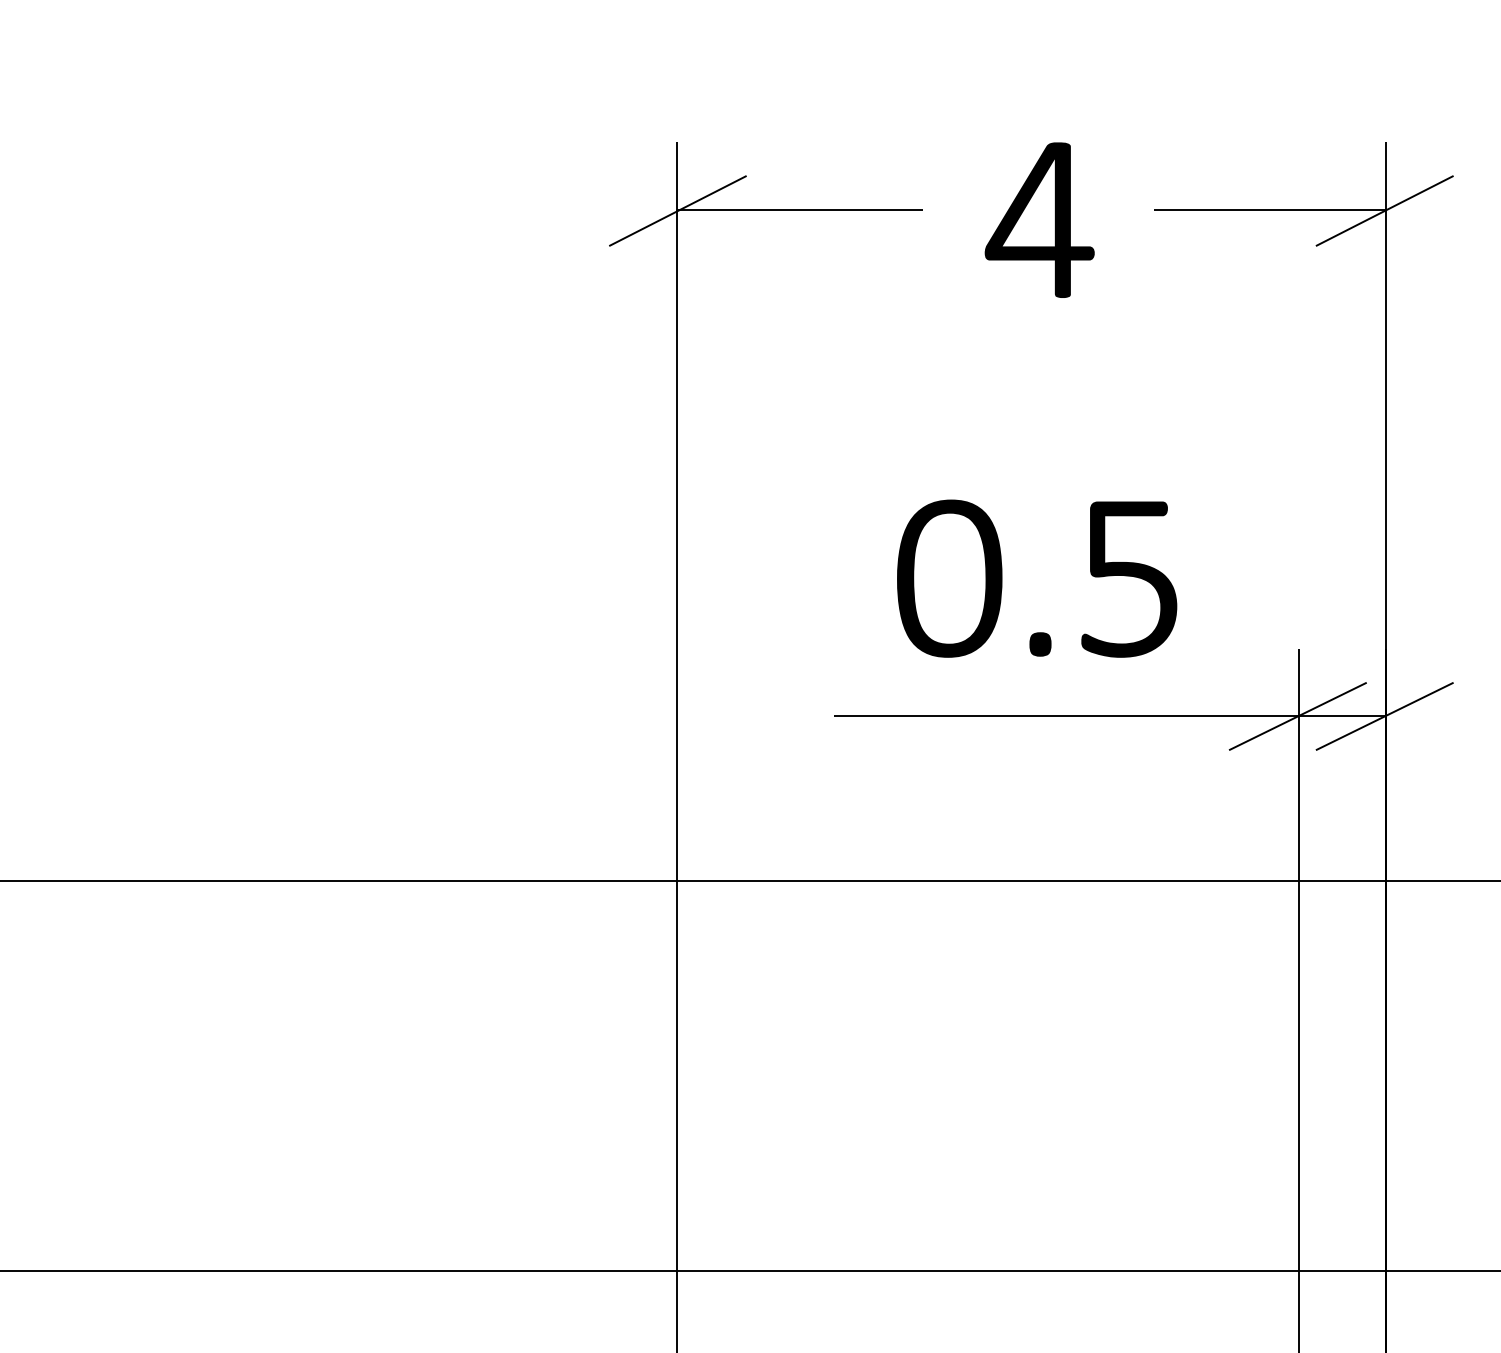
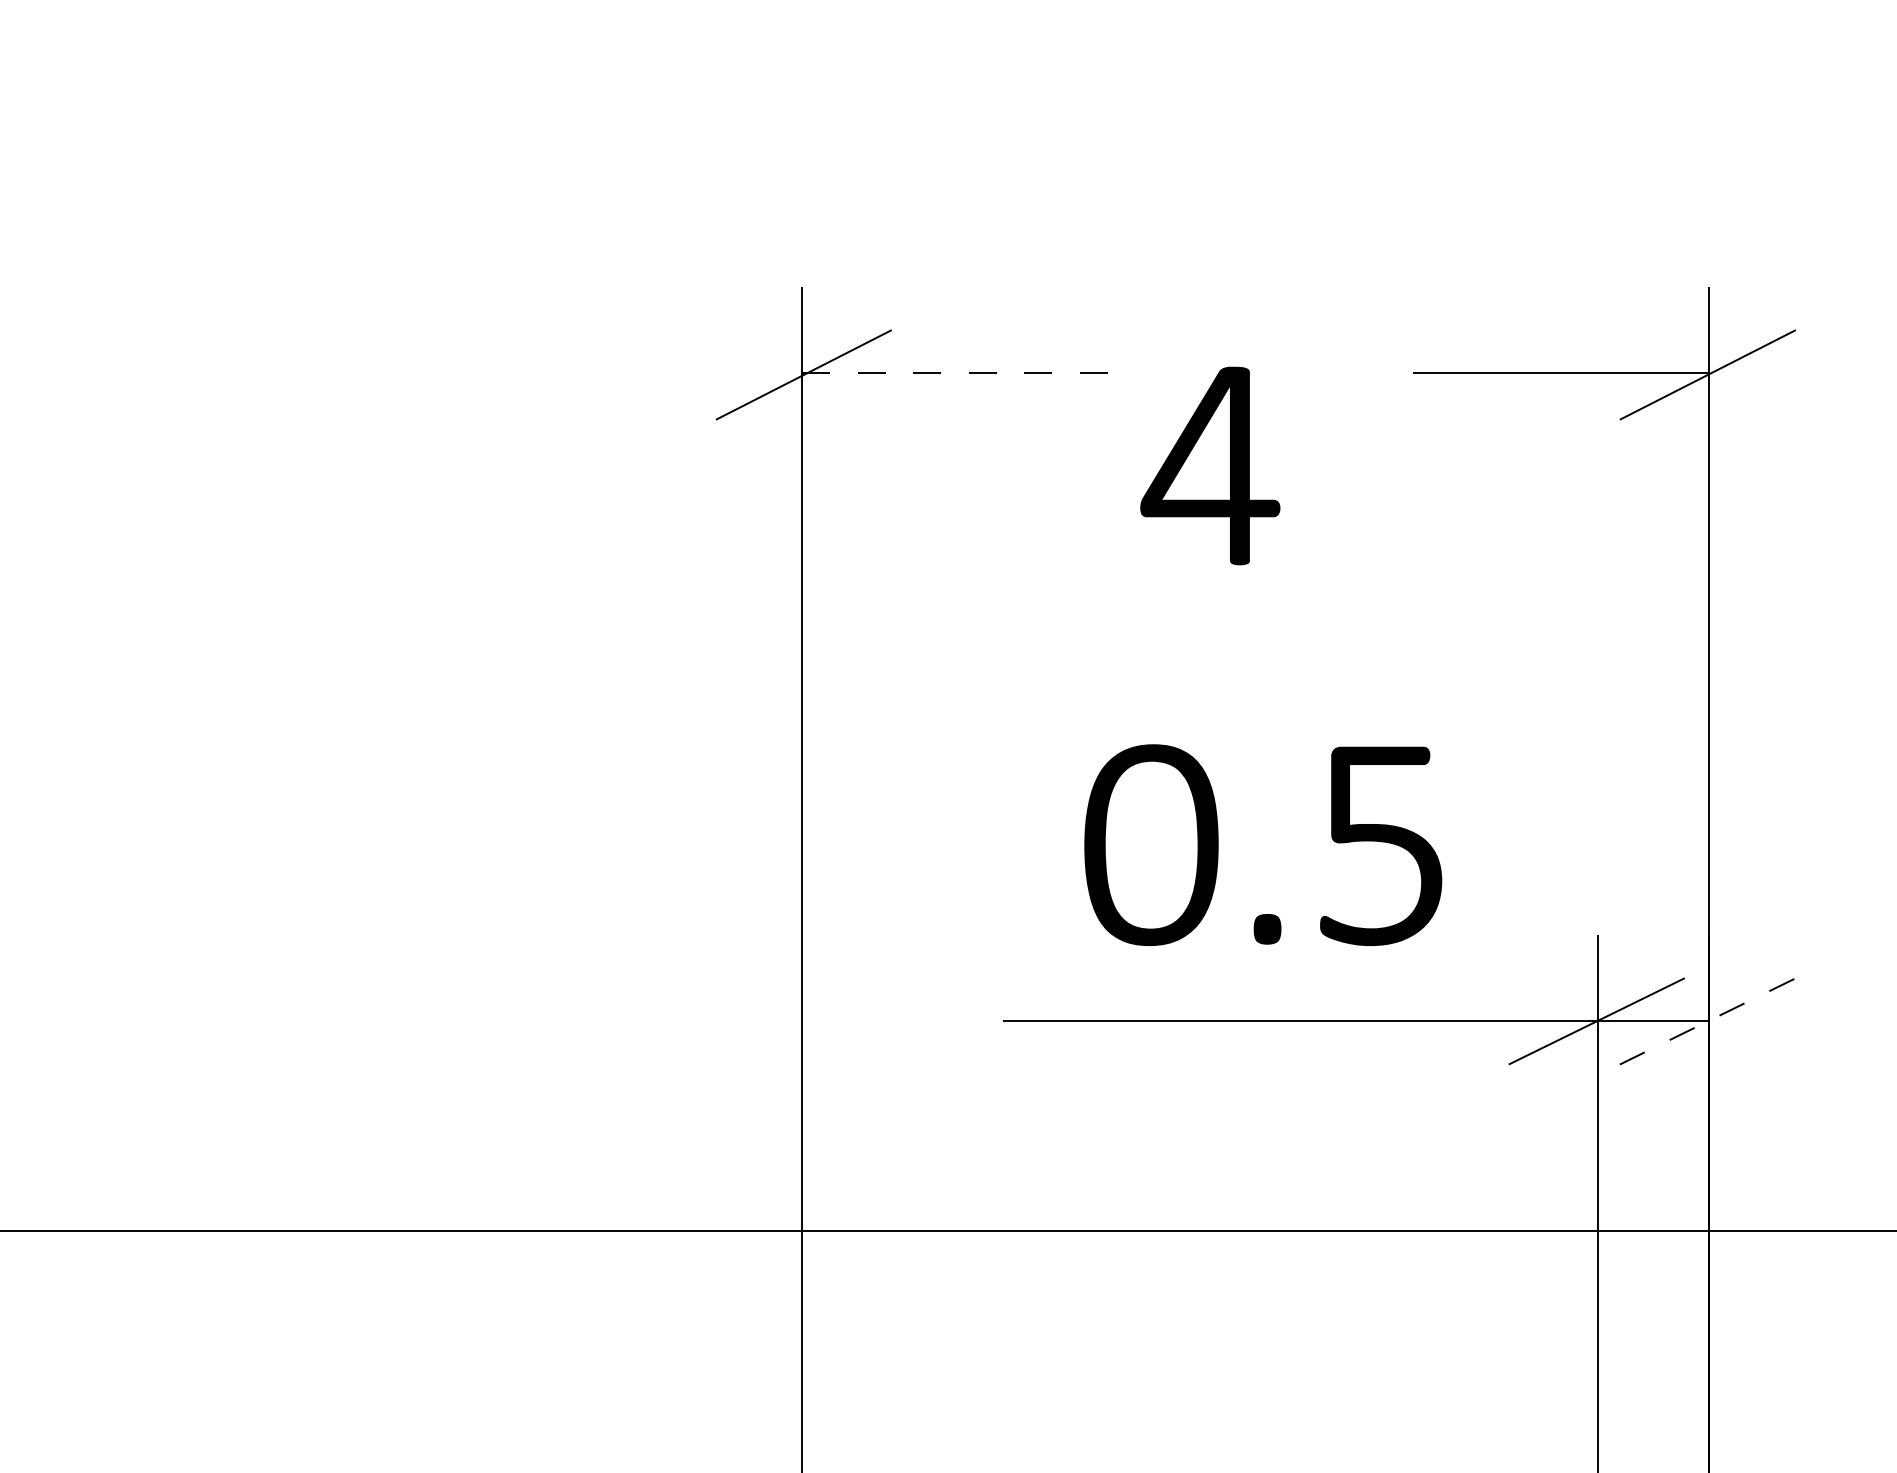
line: (799, 209) -> (959, 373), solid -> dashed
part: (1039, 219) -> (1210, 465), moved
line: (1384, 716) -> (1707, 1021), solid -> dashed

